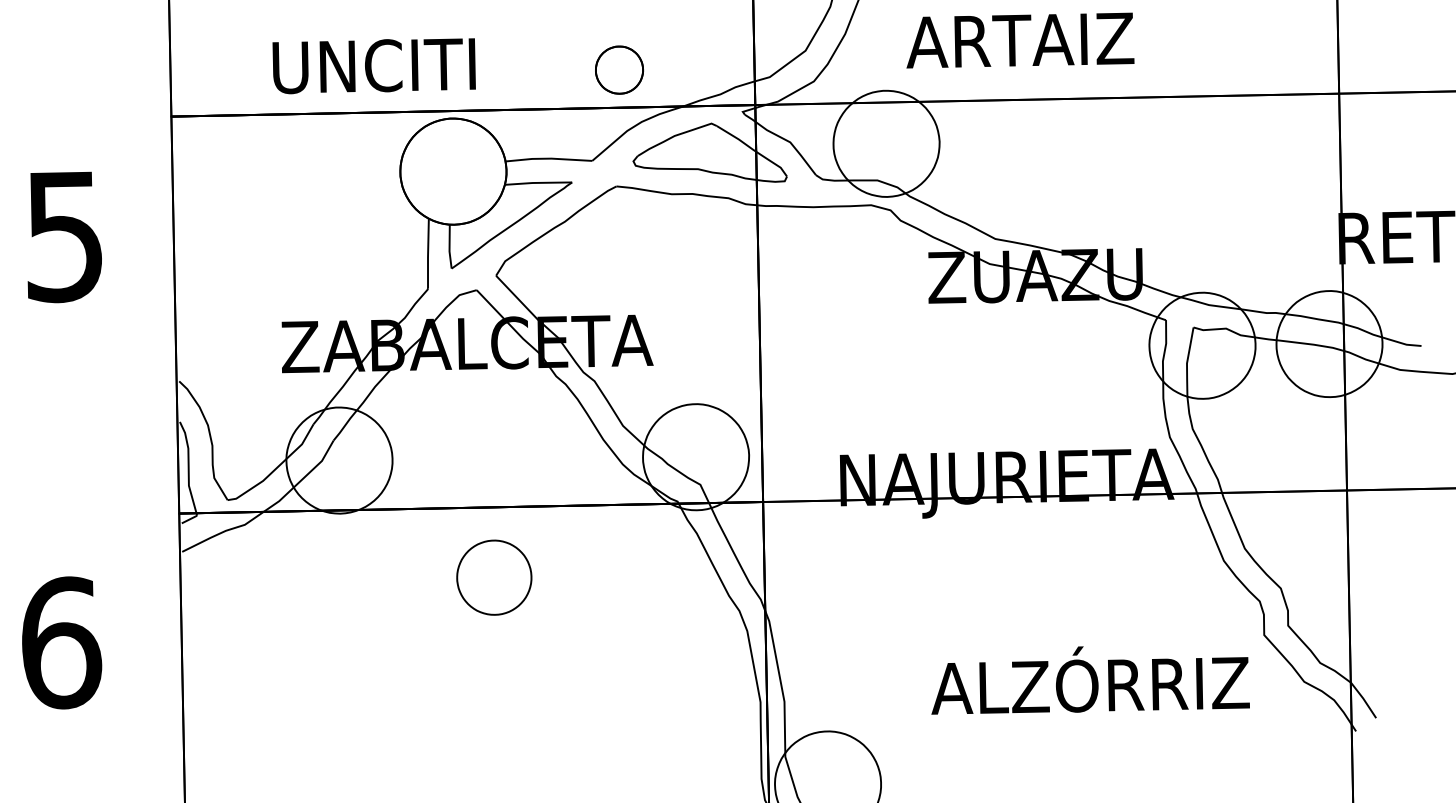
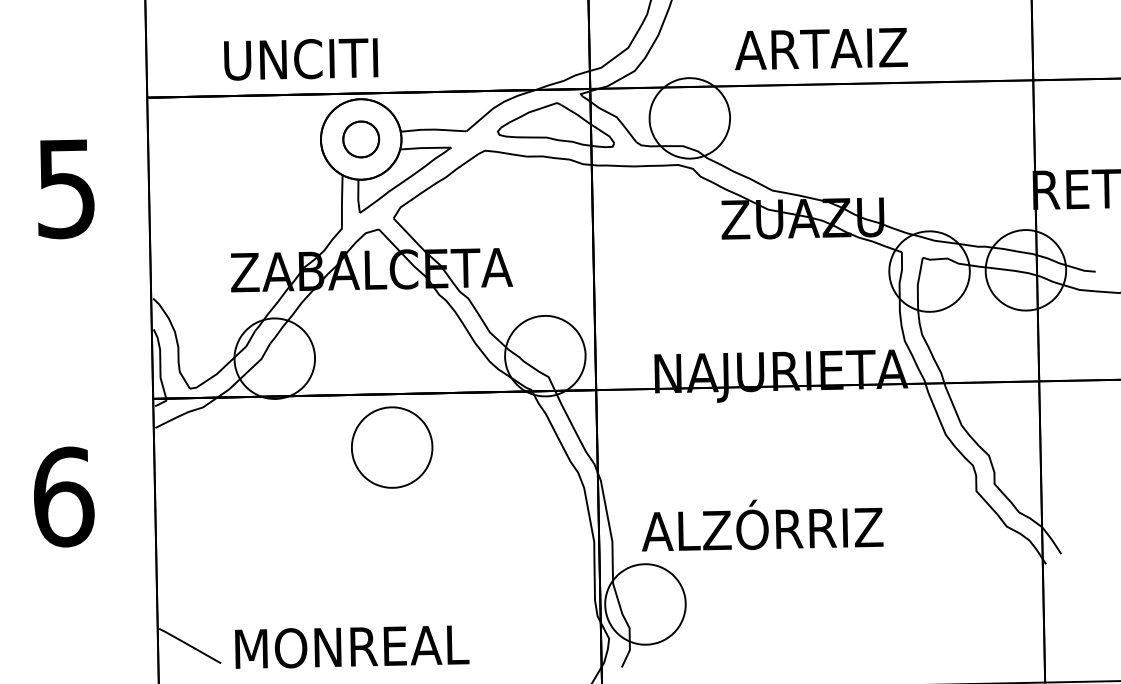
text: (1020, 41) -> (821, 49), moved
part: (619, 70) -> (361, 139), moved
part: (494, 577) -> (392, 447), size x1.43
text: (1090, 680) -> (762, 525), moved

